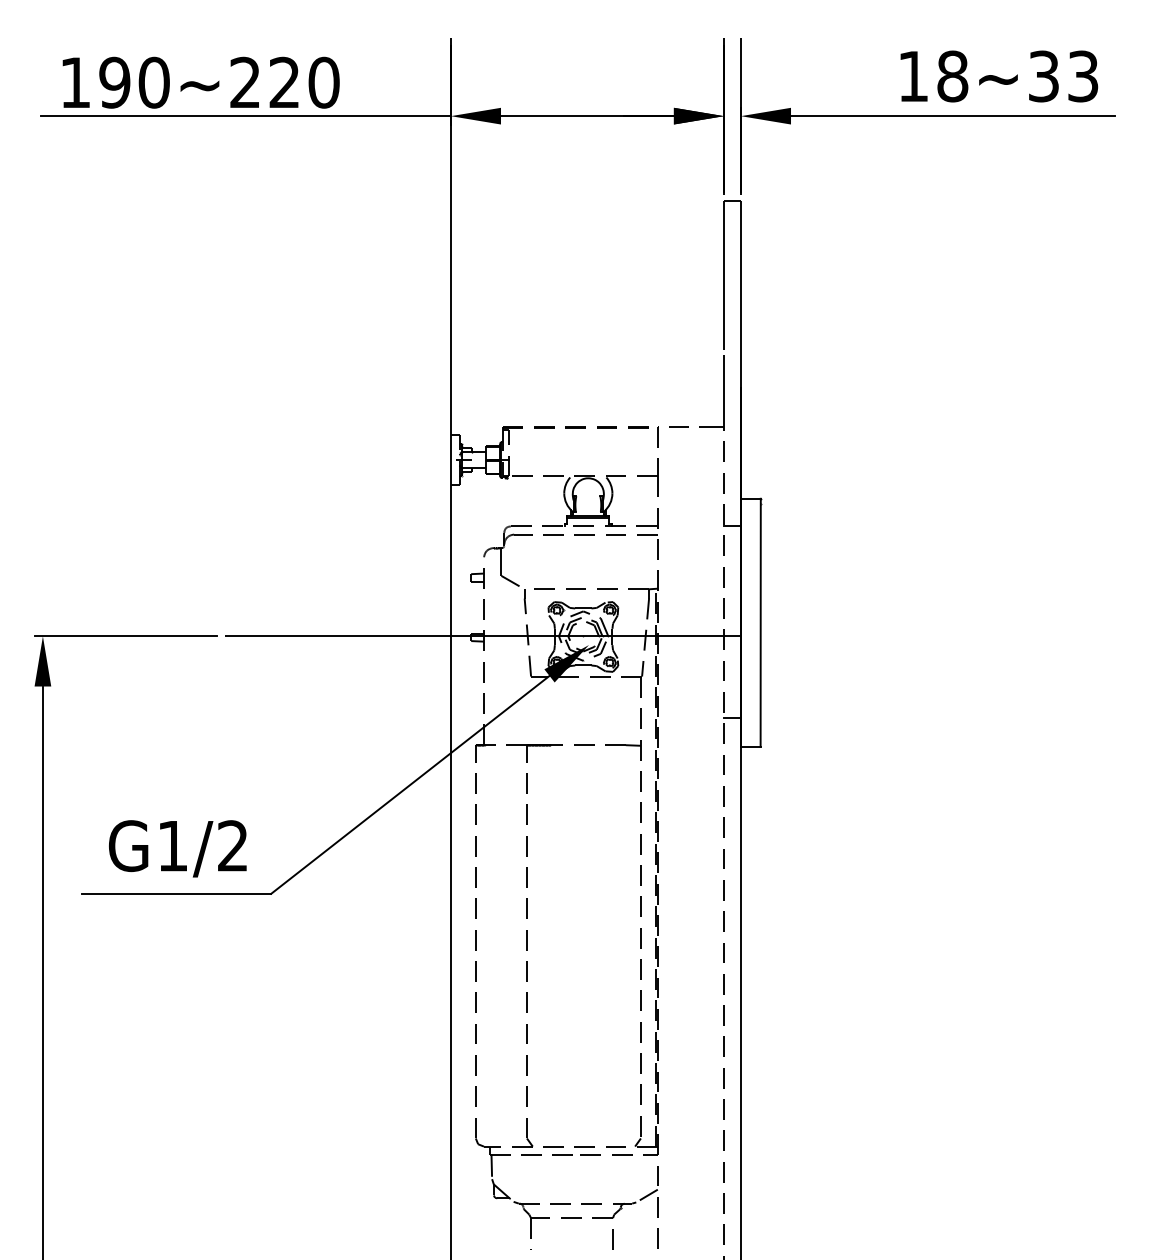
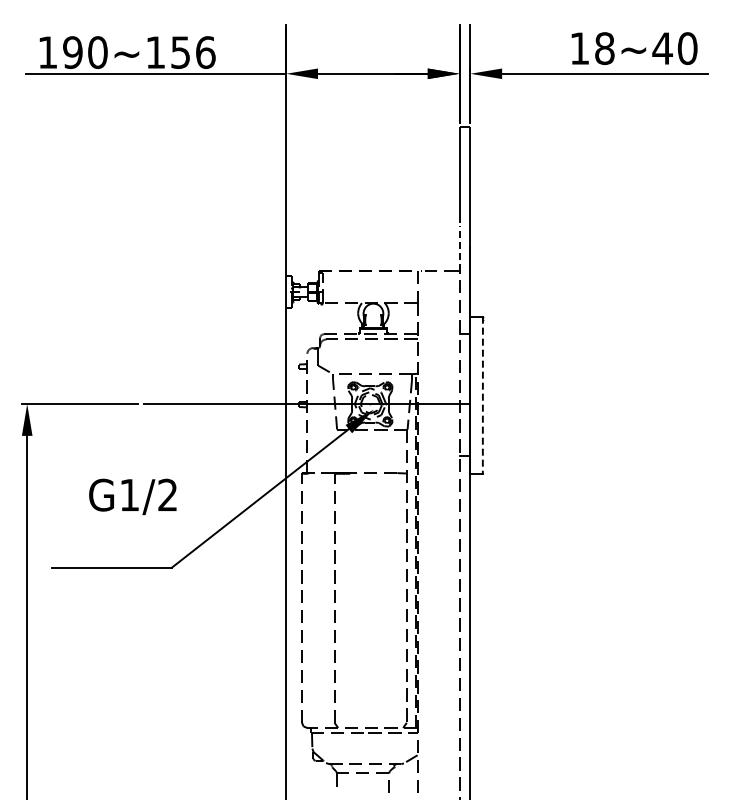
text: (1062, 76) -> (674, 48), 18~33 -> 18~40
text: (284, 82) -> (180, 52), 190~220 -> 190~156
line: (723, 391) -> (459, 248), solid -> dashed
line: (760, 622) -> (482, 395), solid -> dashed
text: (177, 848) -> (132, 496), moved

